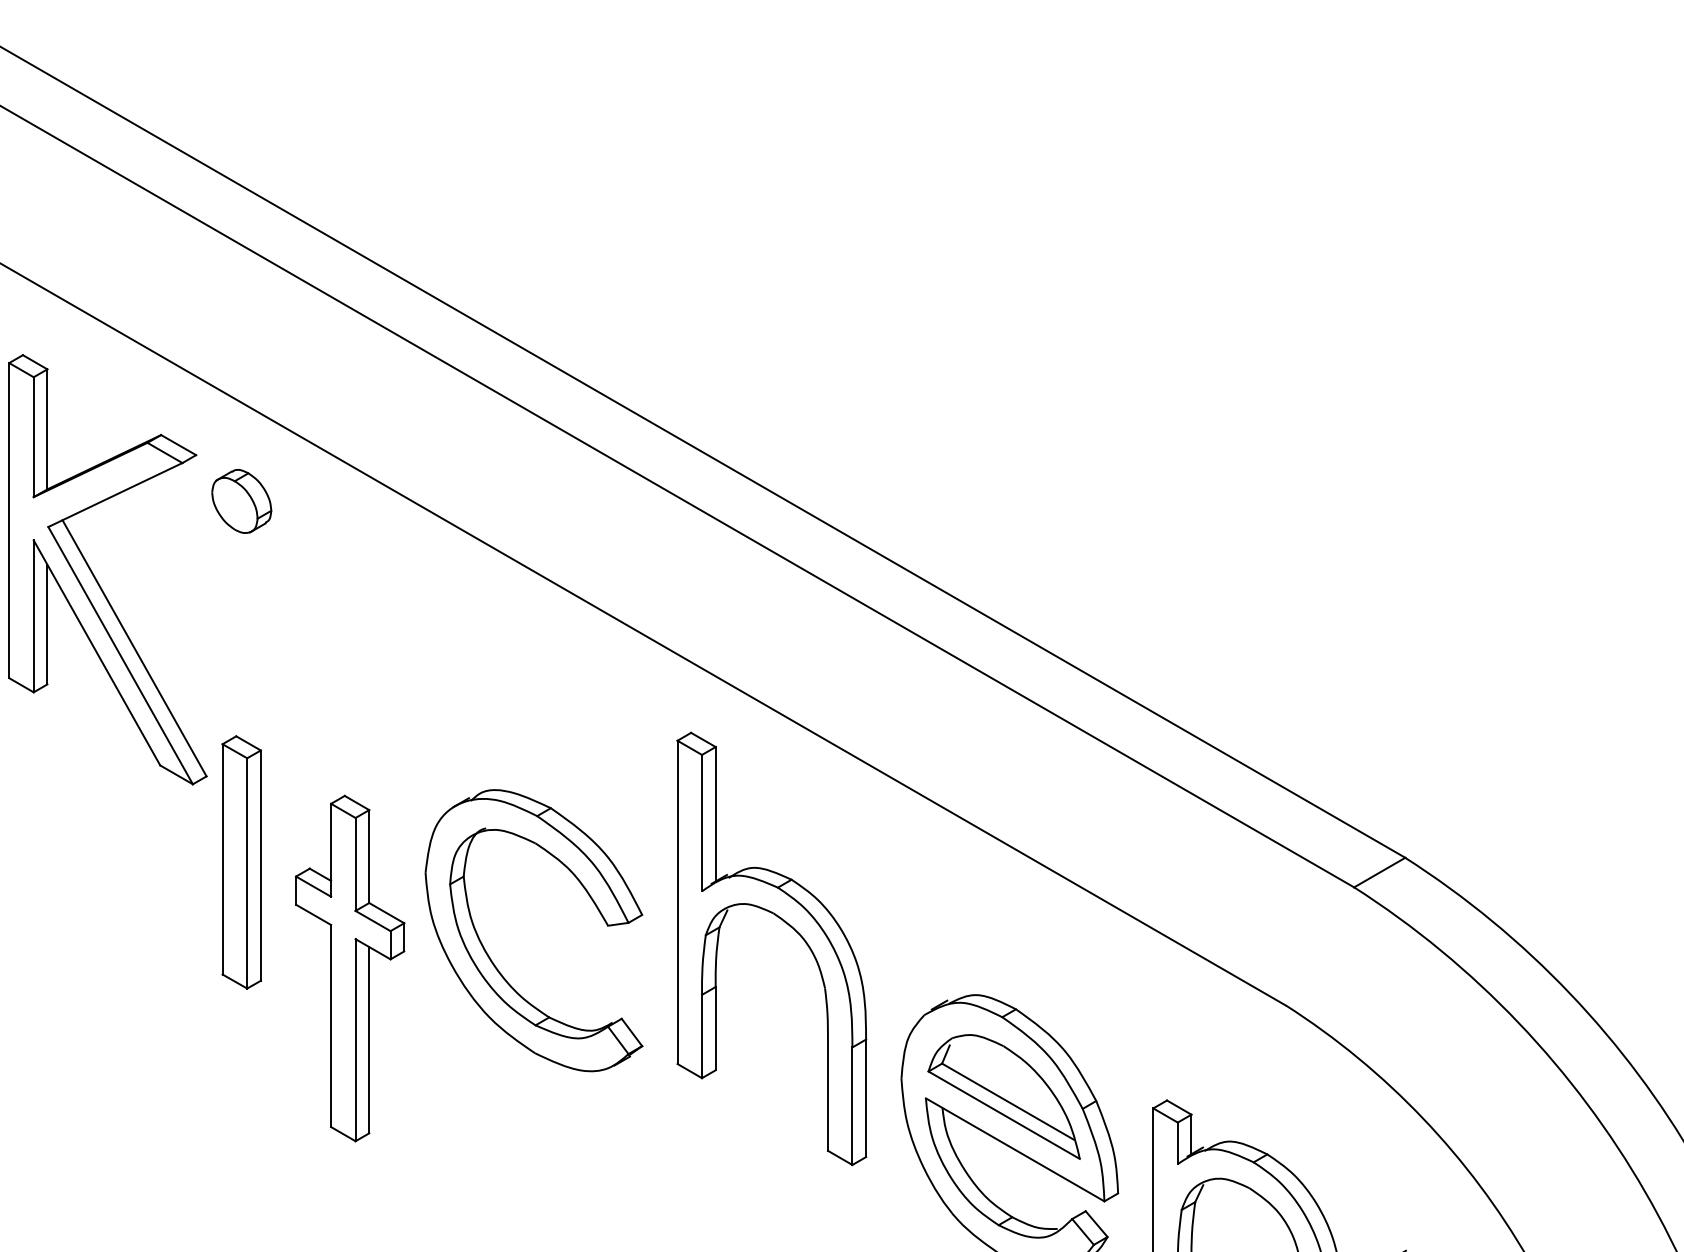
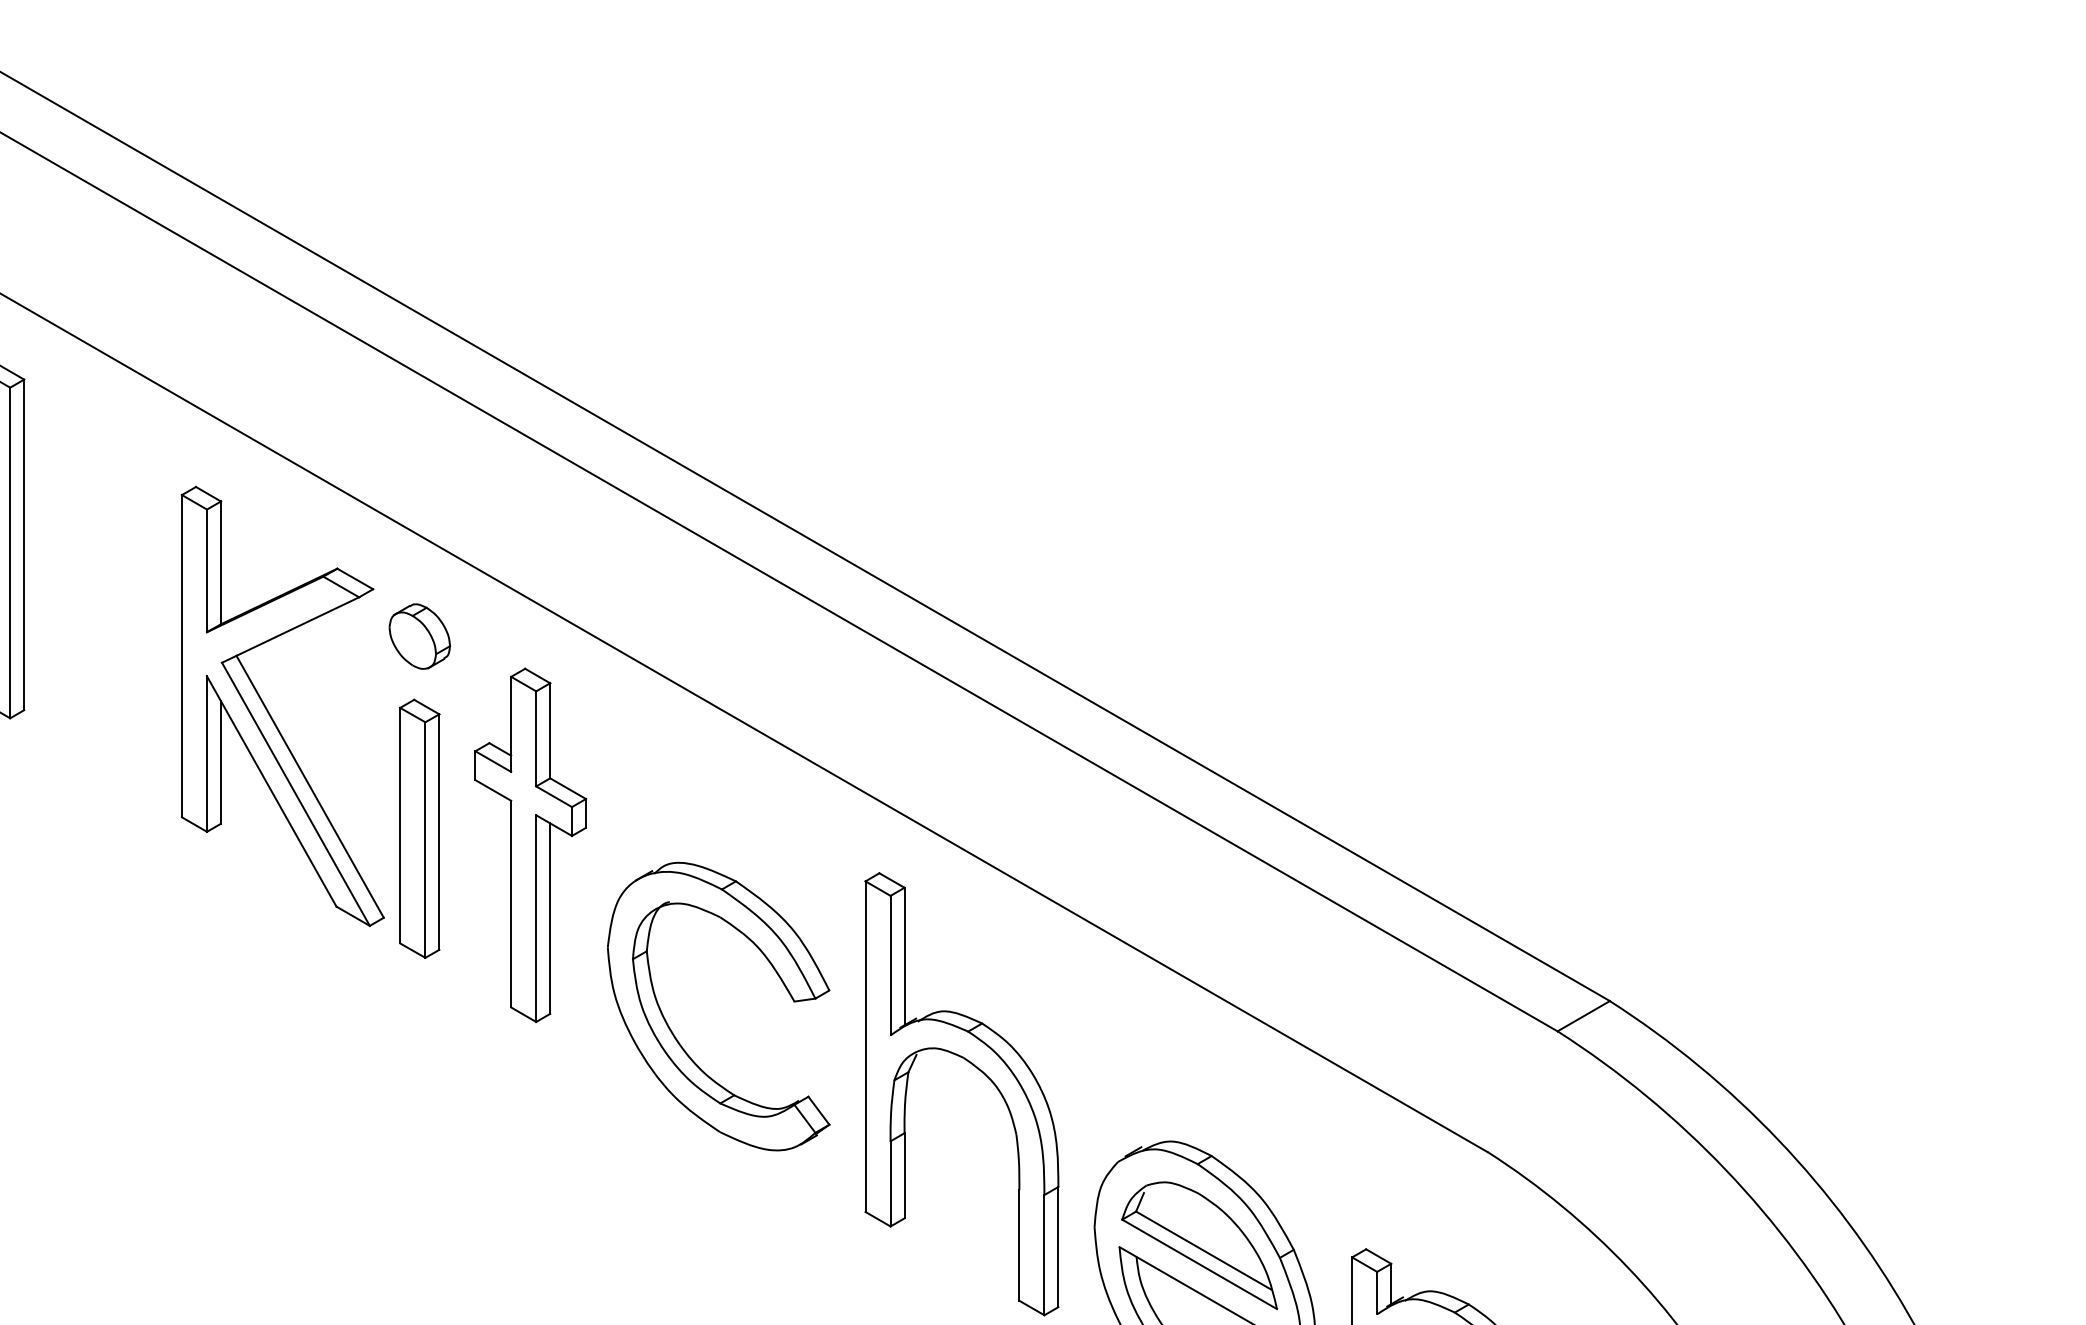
part: (241, 862) -> (419, 828), moved
part: (490, 957) -> (674, 1034), moved
part: (349, 968) -> (530, 845), moved

